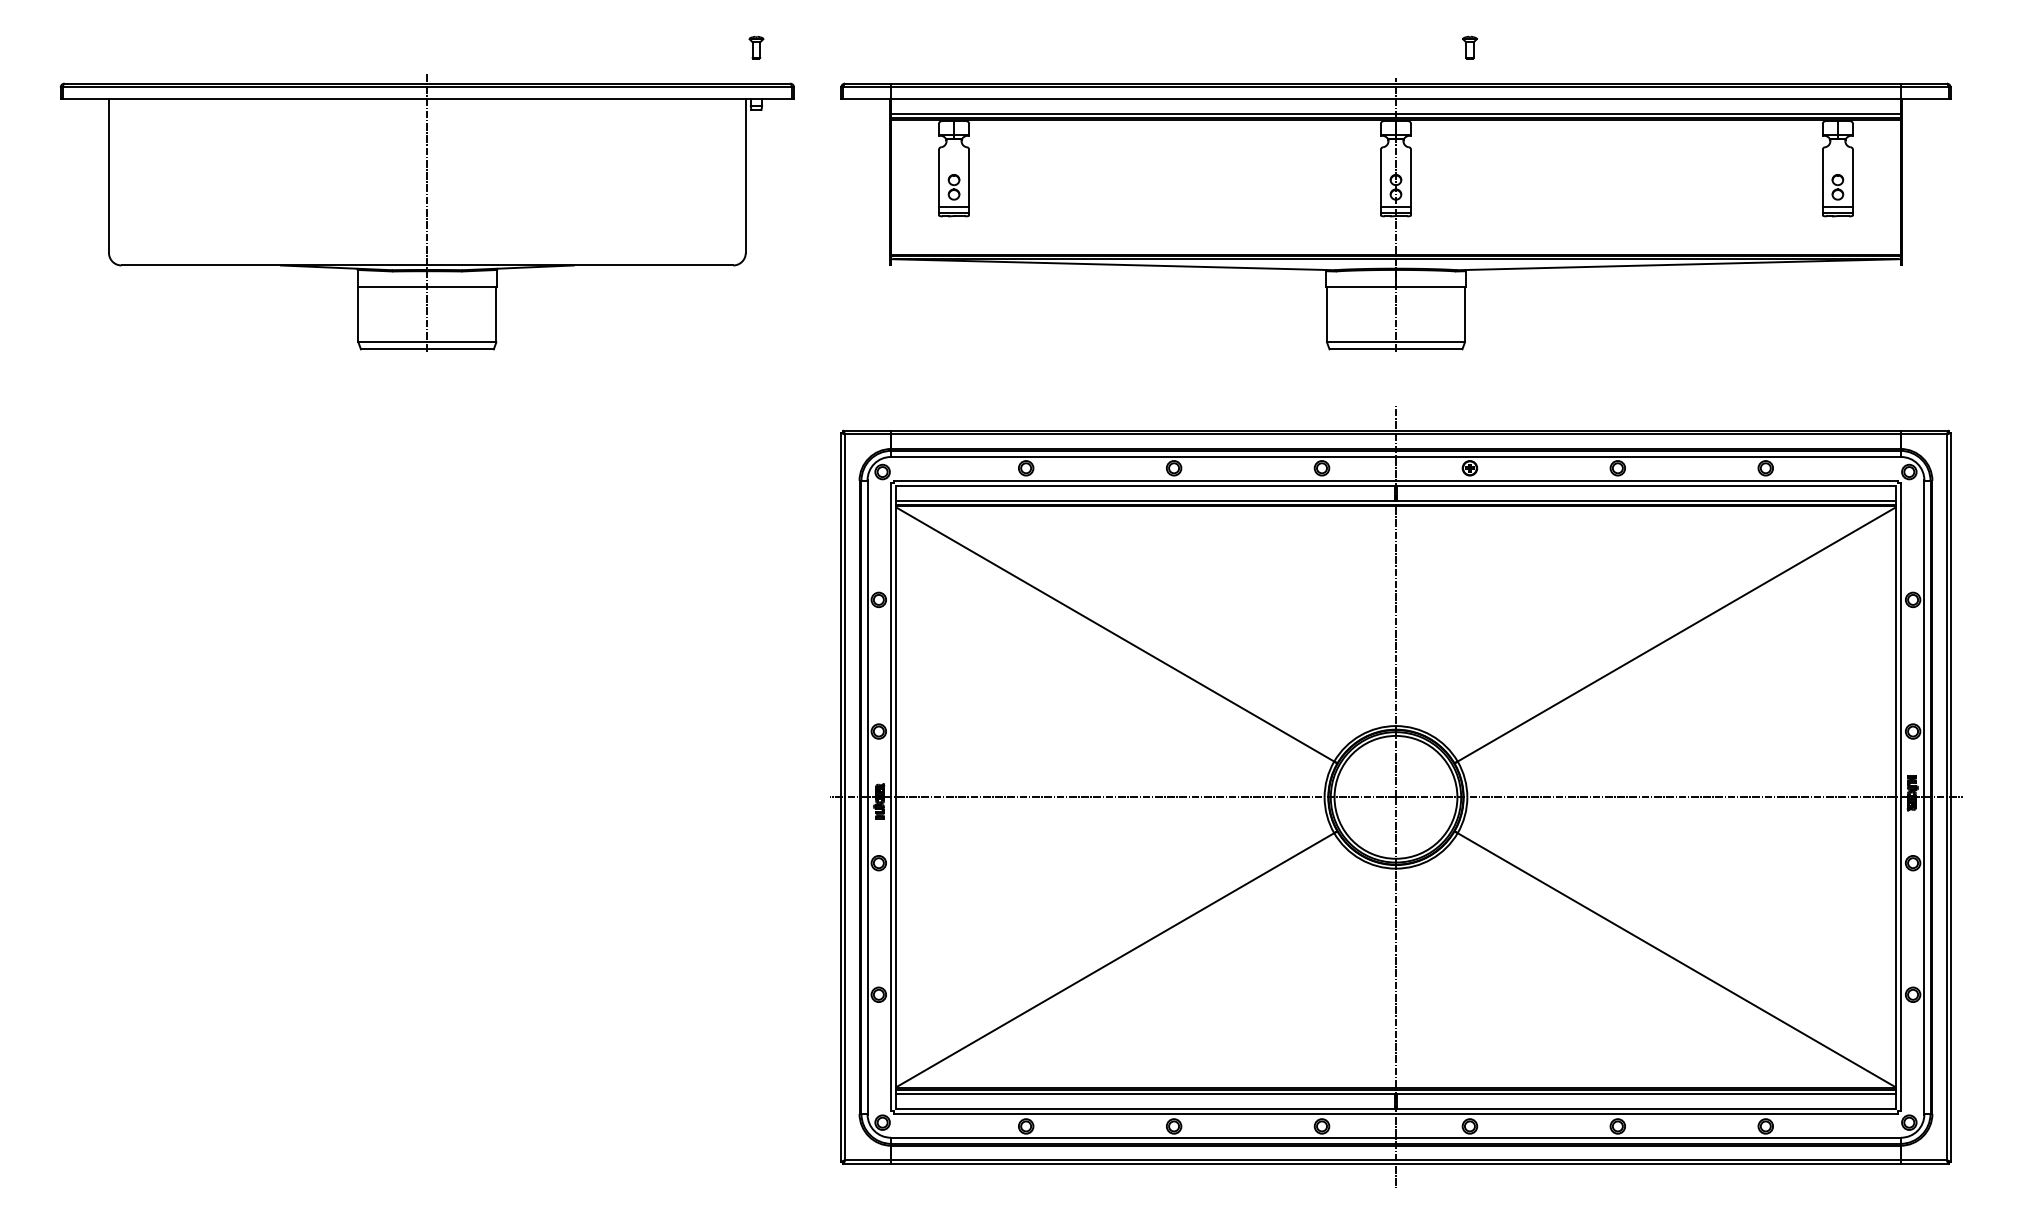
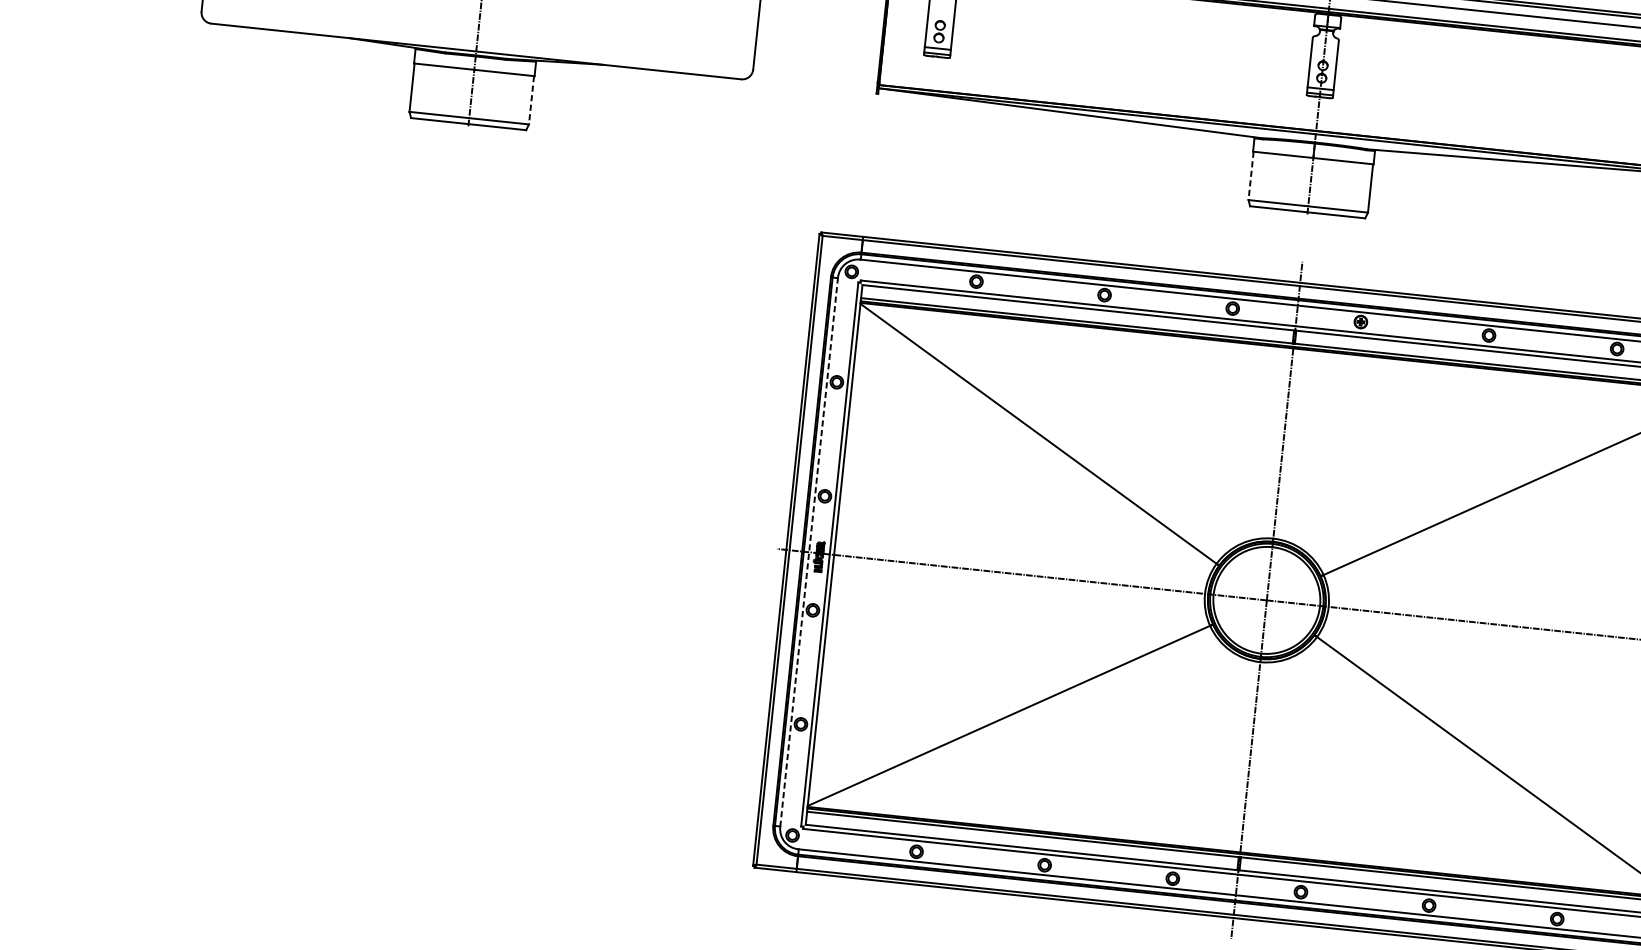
line: (496, 314) -> (531, 100), solid -> dashed
line: (1327, 314) -> (1251, 175), solid -> dashed
line: (867, 797) -> (809, 552), solid -> dashed

